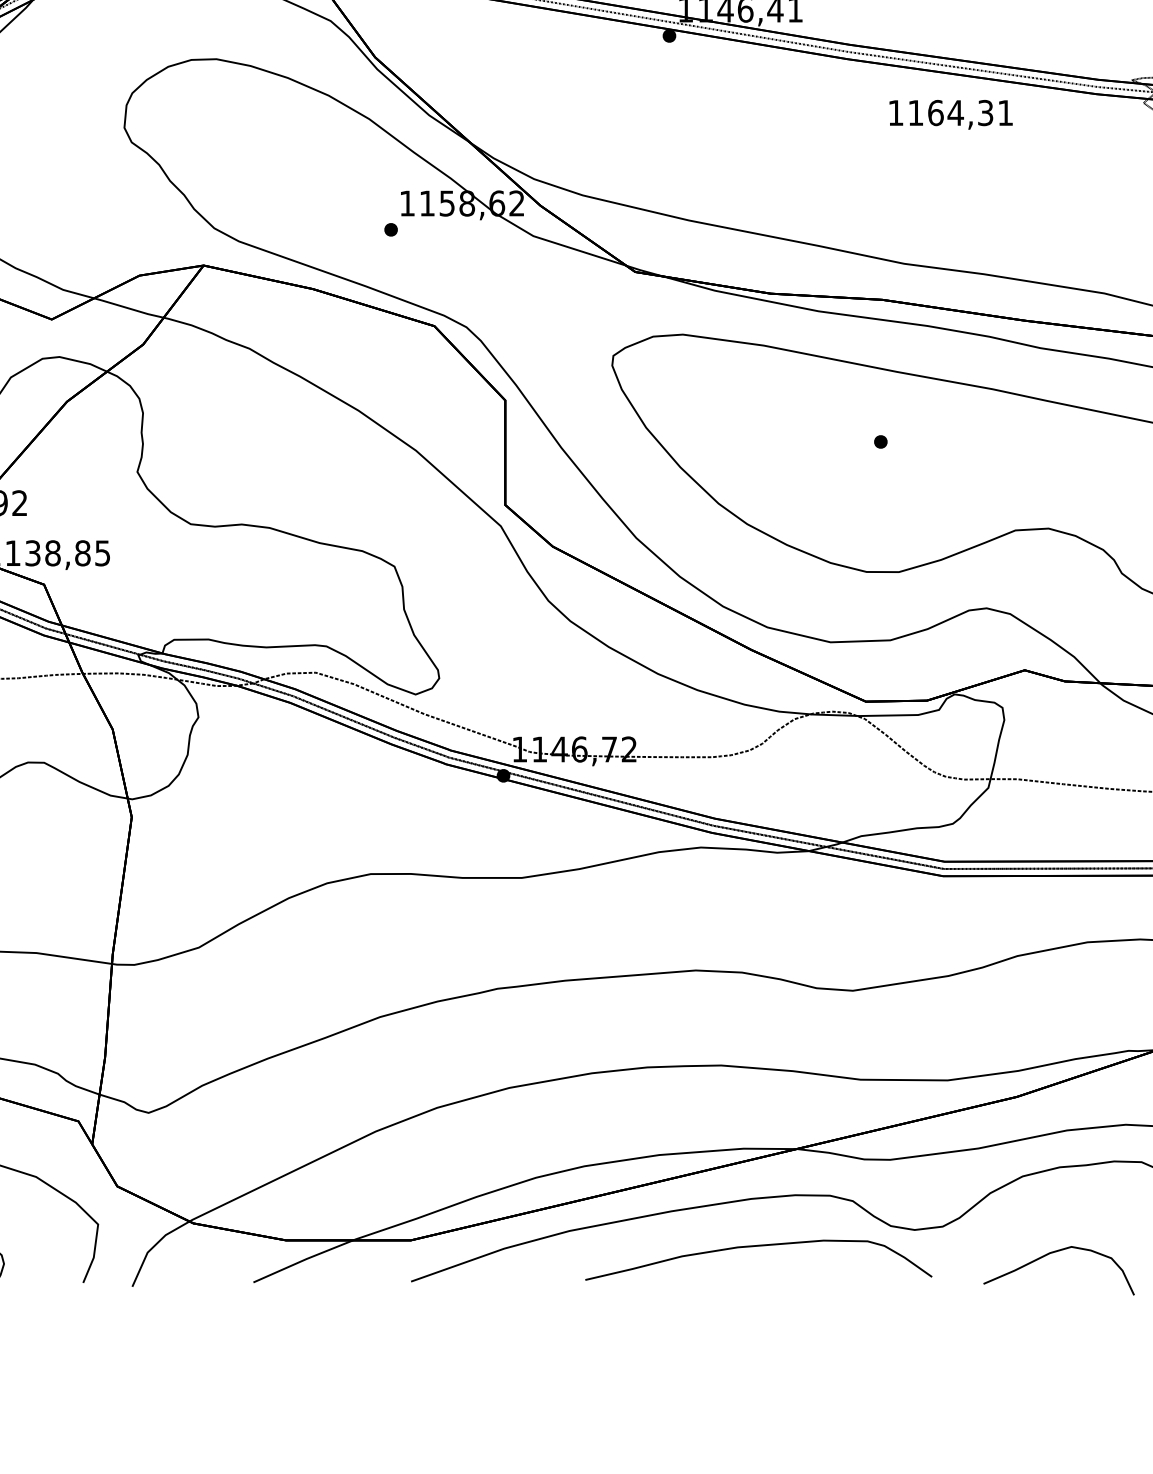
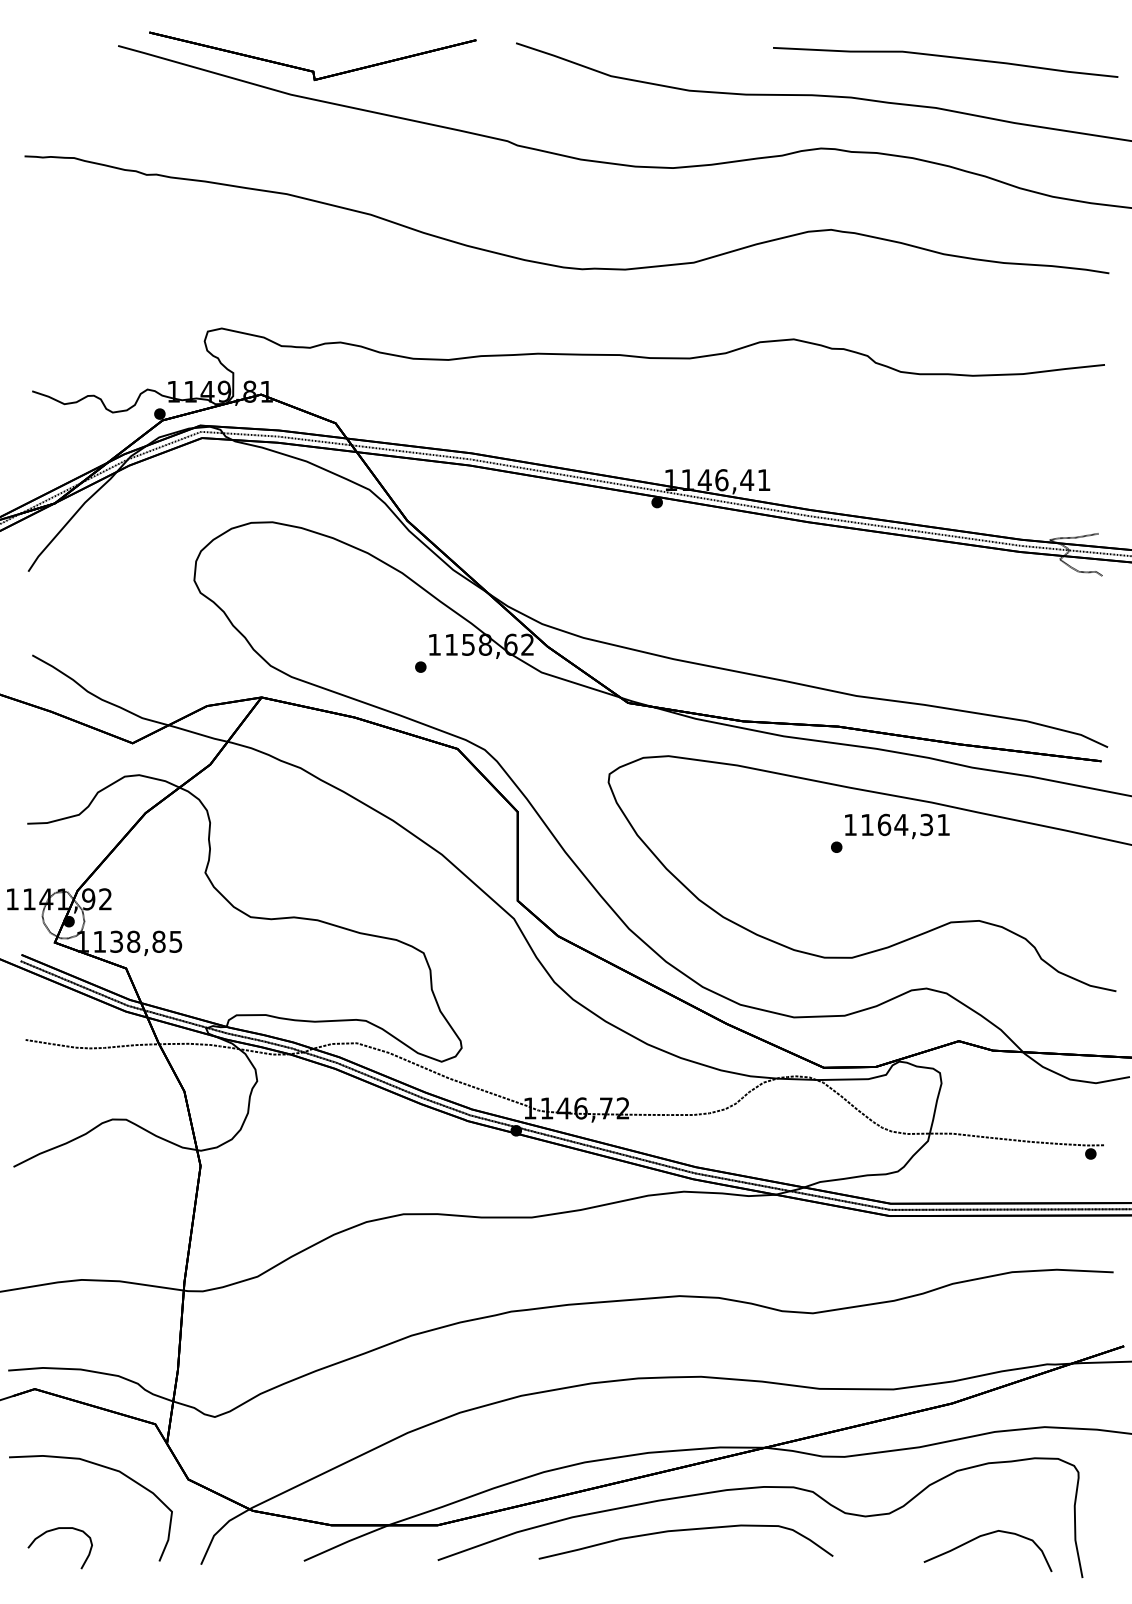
text: (951, 114) -> (897, 826), moved
curve: (753, 1247) -> (681, 1531), moved

